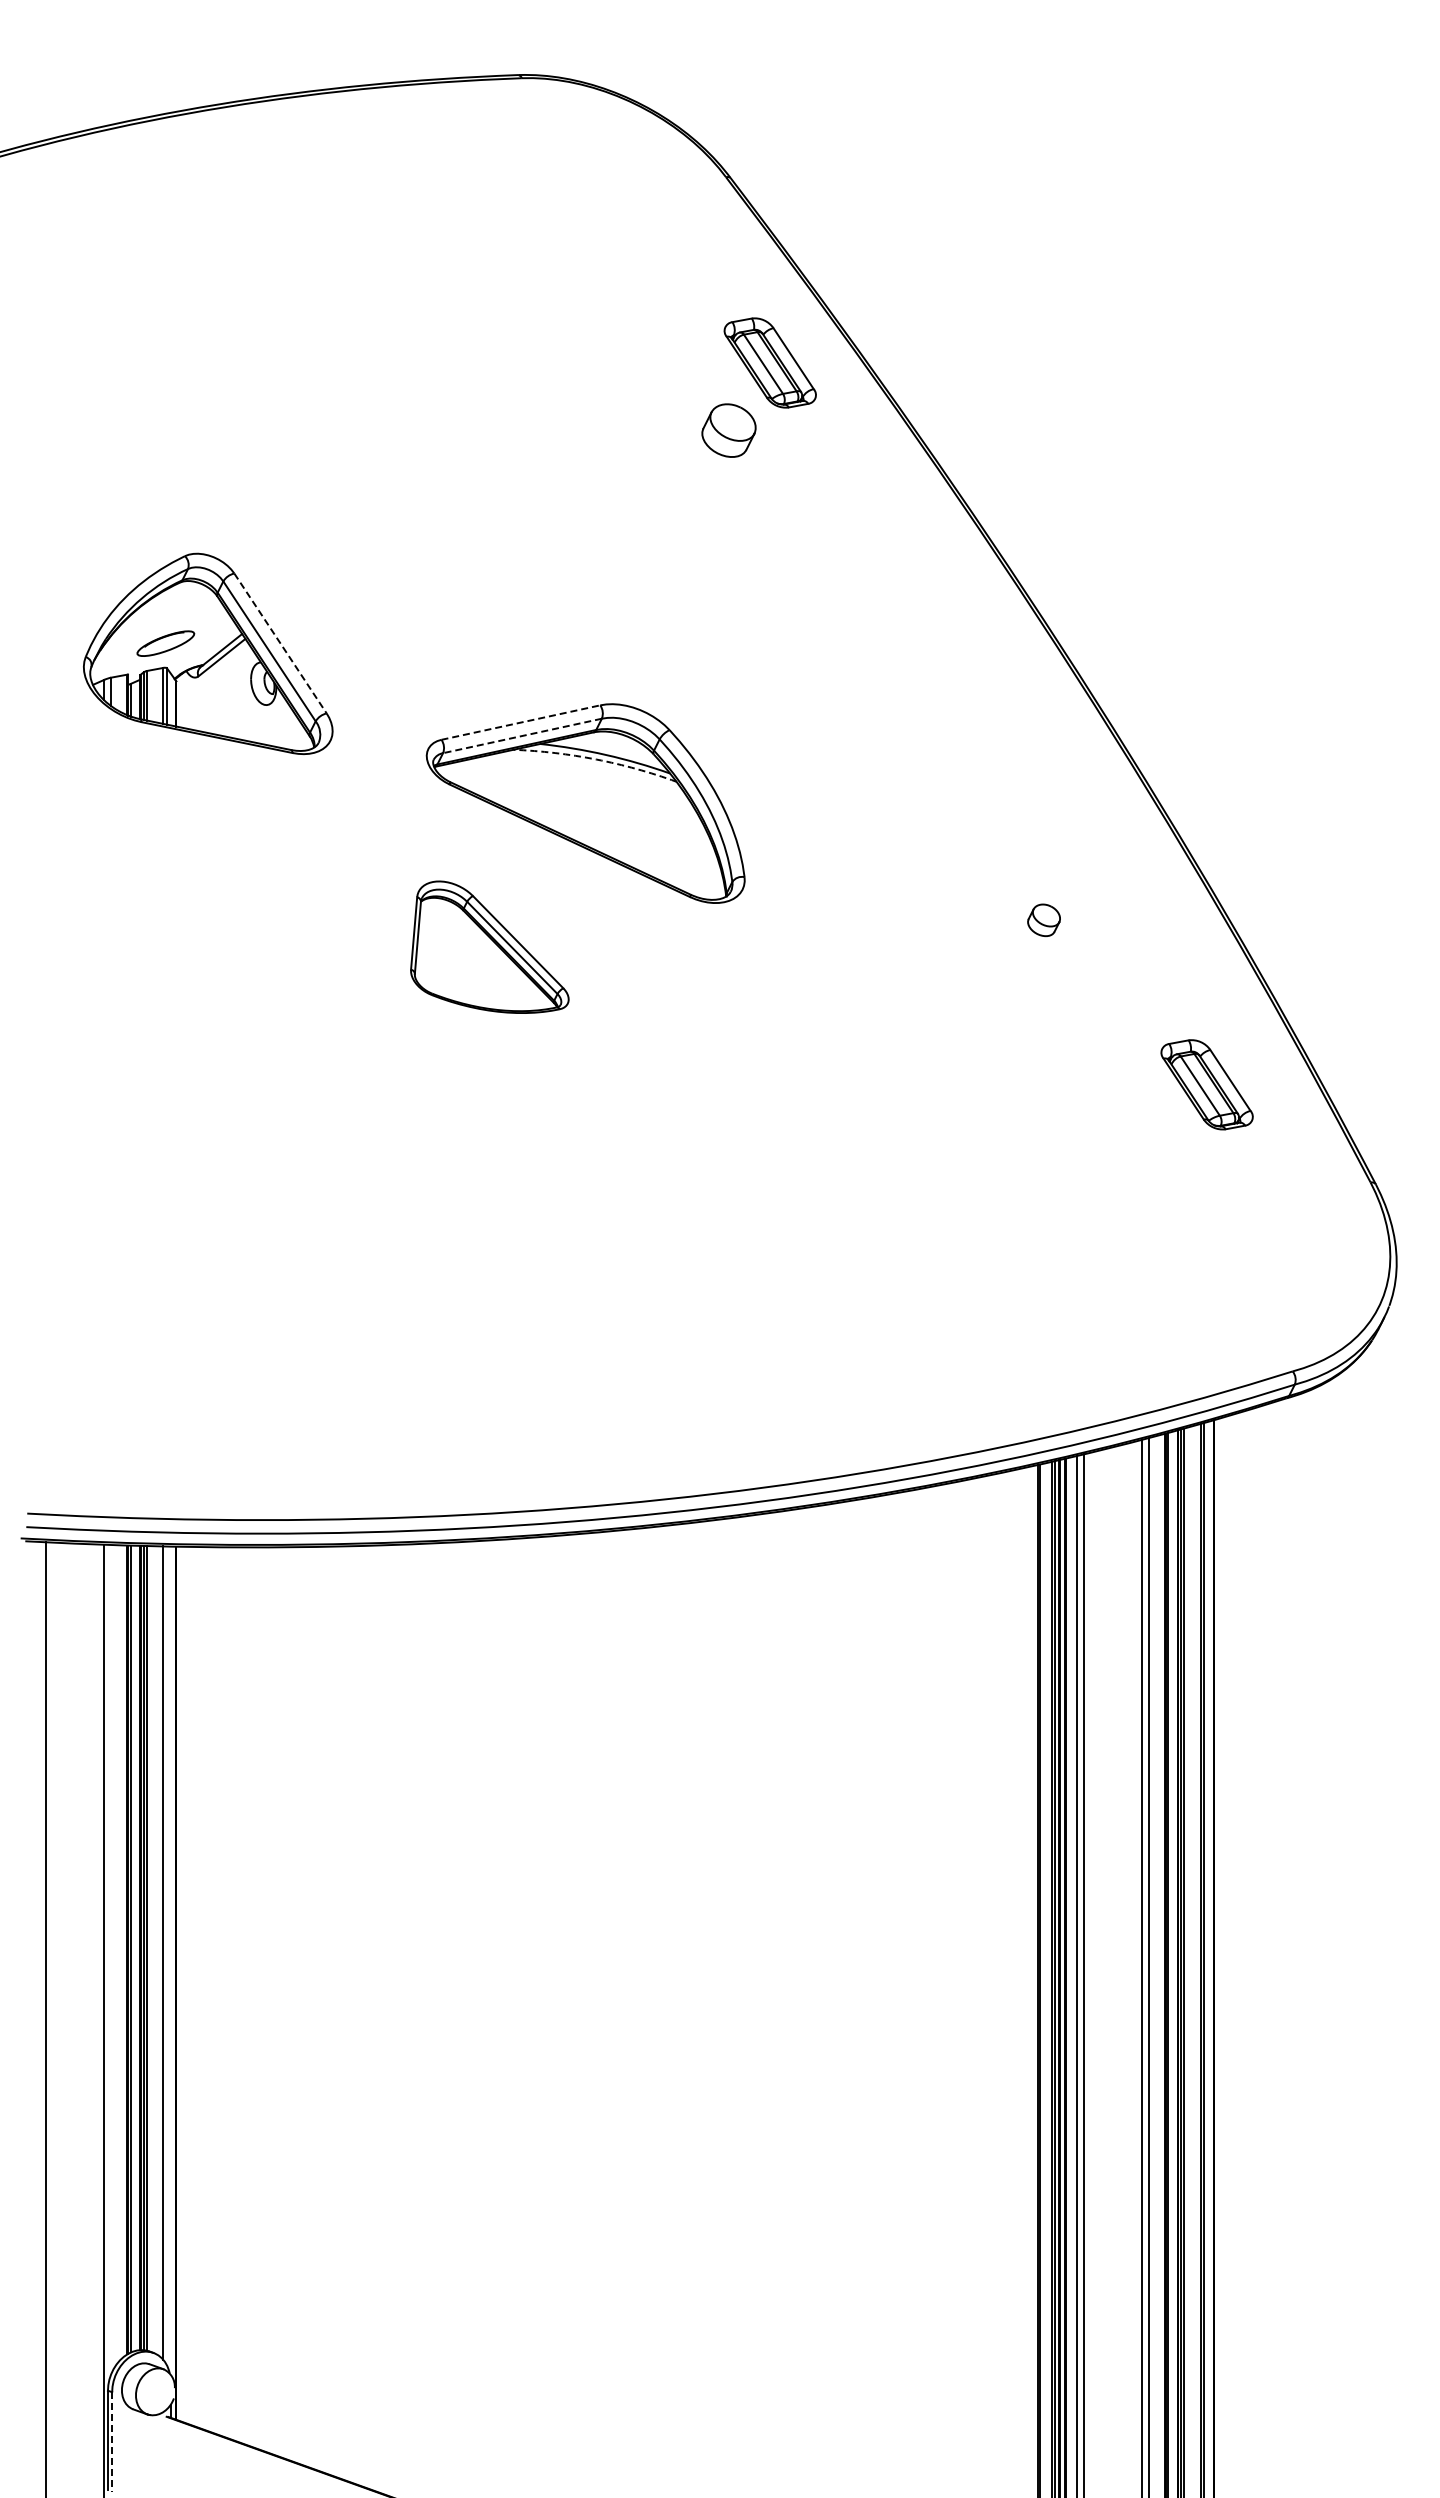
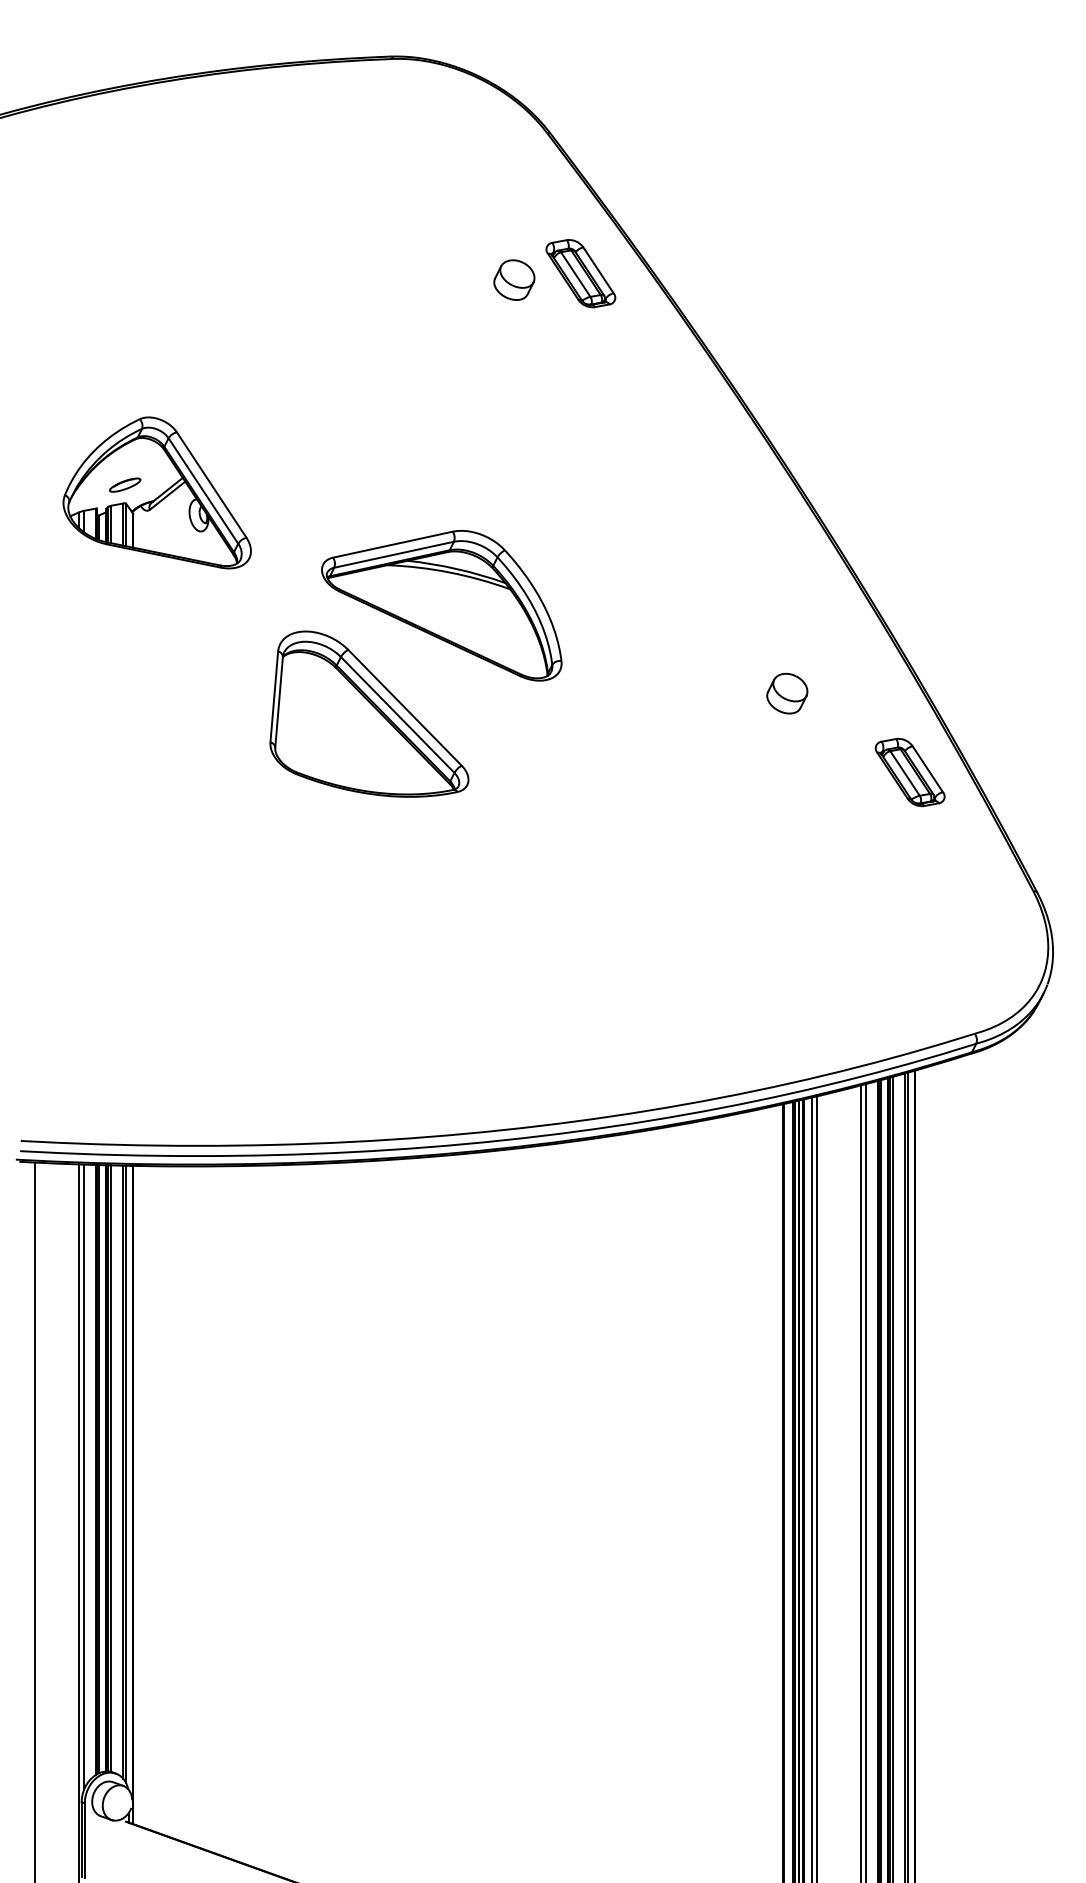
part: (728, 430) -> (513, 280), moved
part: (165, 643) -> (125, 485), size x0.71
line: (280, 643) -> (211, 485), dashed -> solid
line: (521, 722) -> (393, 544), dashed -> solid
line: (522, 736) -> (394, 555), dashed -> solid
arc: (596, 759) -> (449, 572), dashed -> solid
part: (1043, 920) -> (786, 693), size x1.67
part: (489, 946) -> (369, 713), size x1.67
part: (1206, 1084) -> (909, 772), moved
line: (166, 1955) -> (125, 1474), added
line: (111, 1959) -> (84, 1477), added
line: (112, 2442) -> (85, 1841), dashed -> solid

